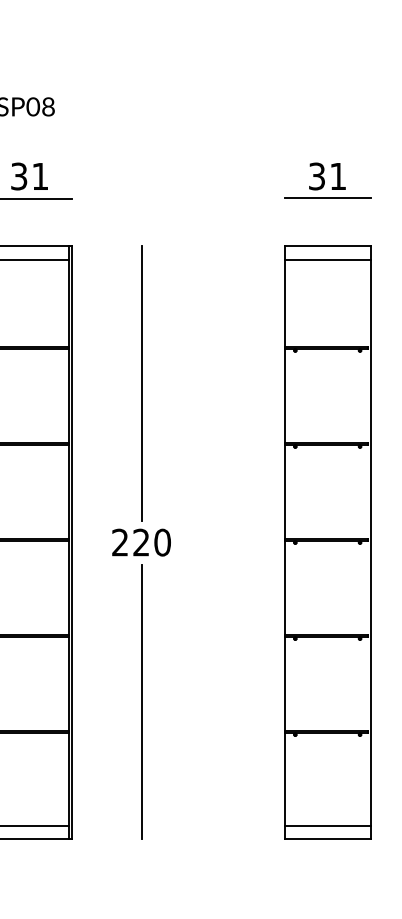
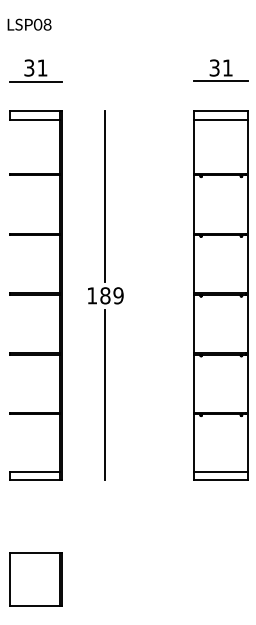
text: (141, 542) -> (105, 295), 220 -> 189

